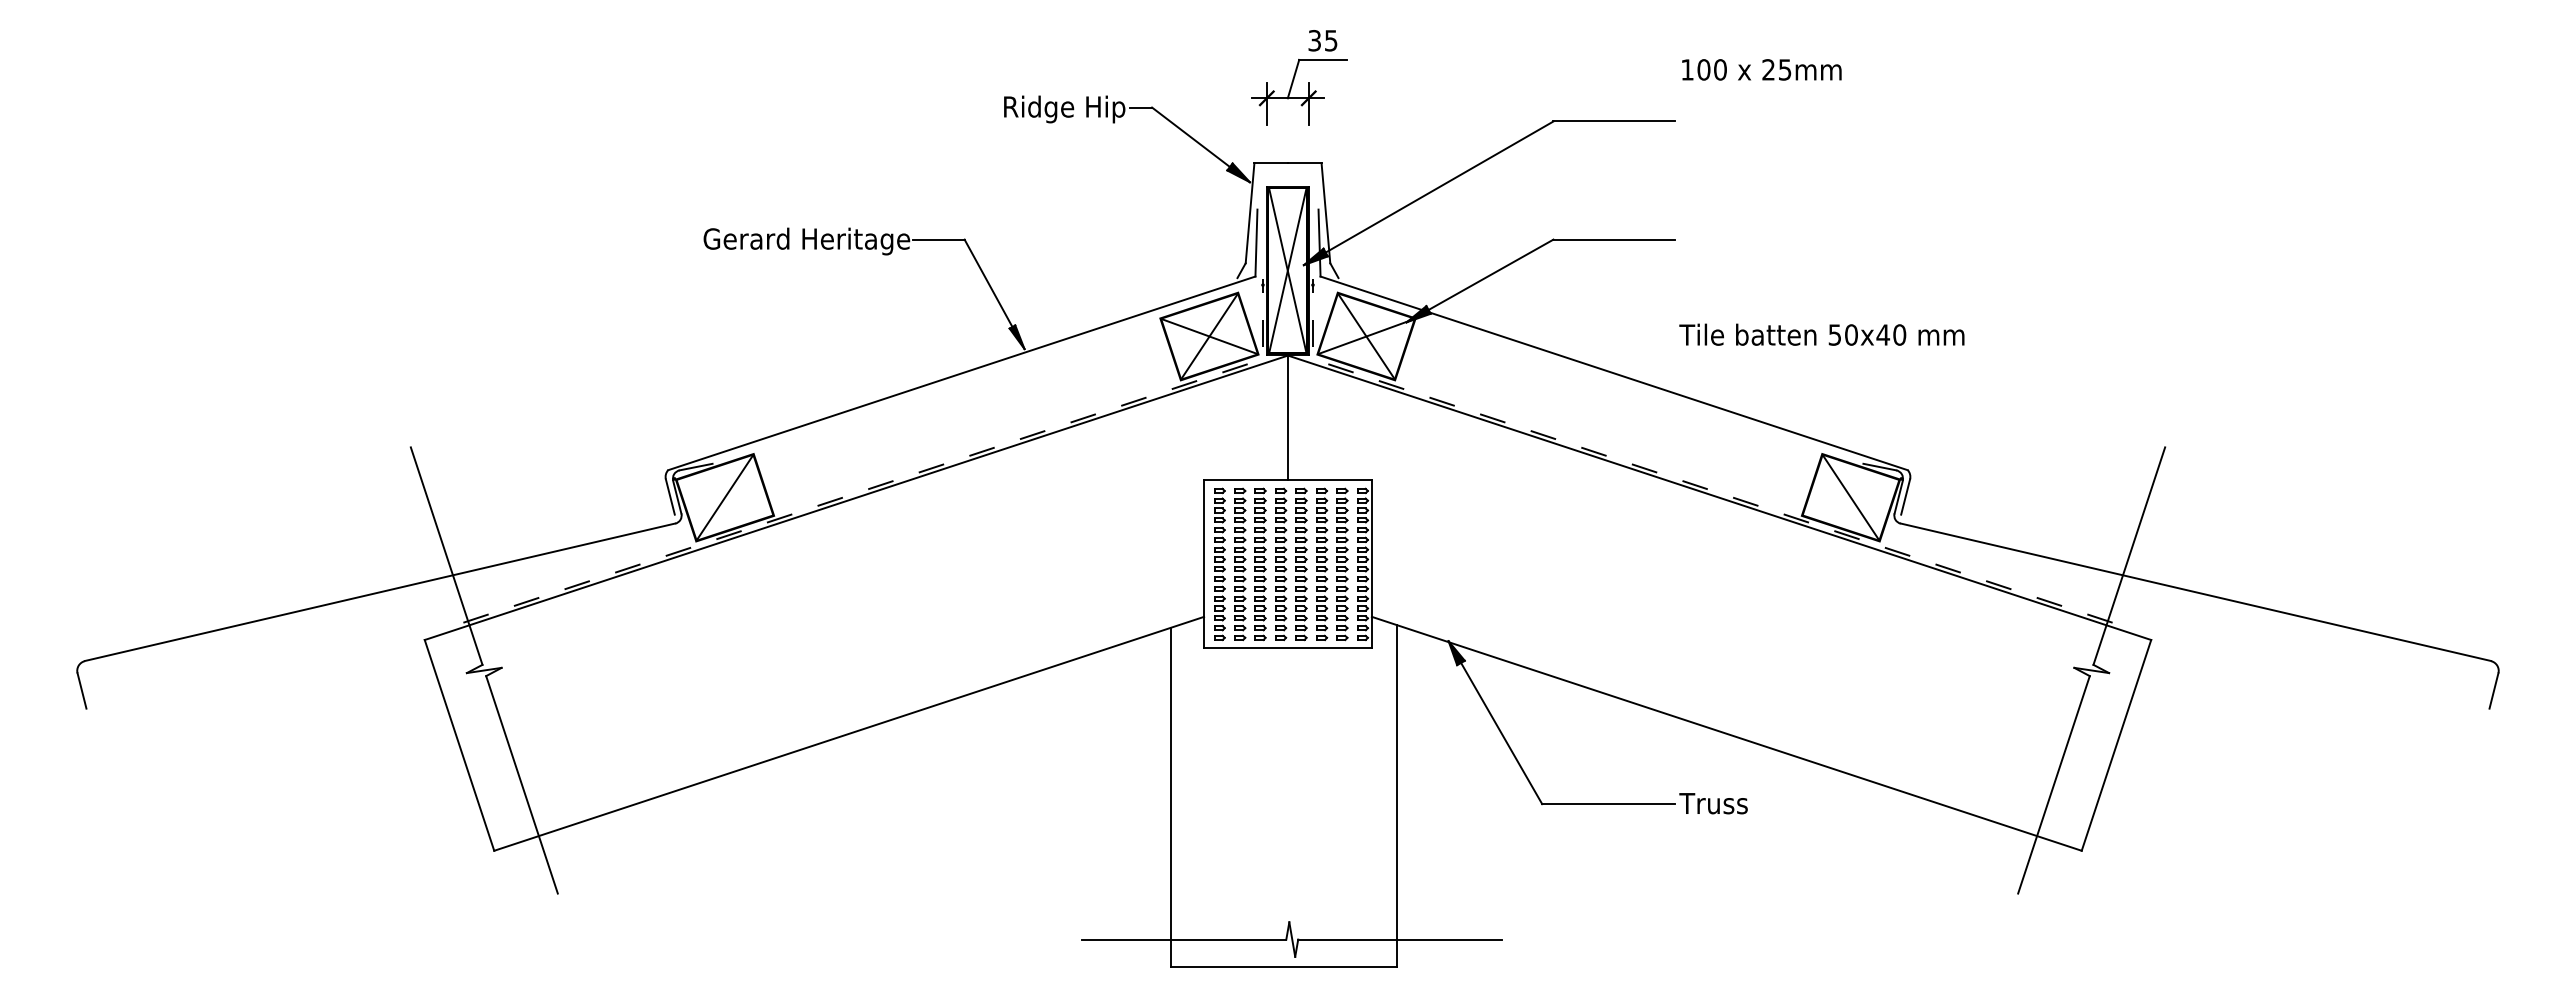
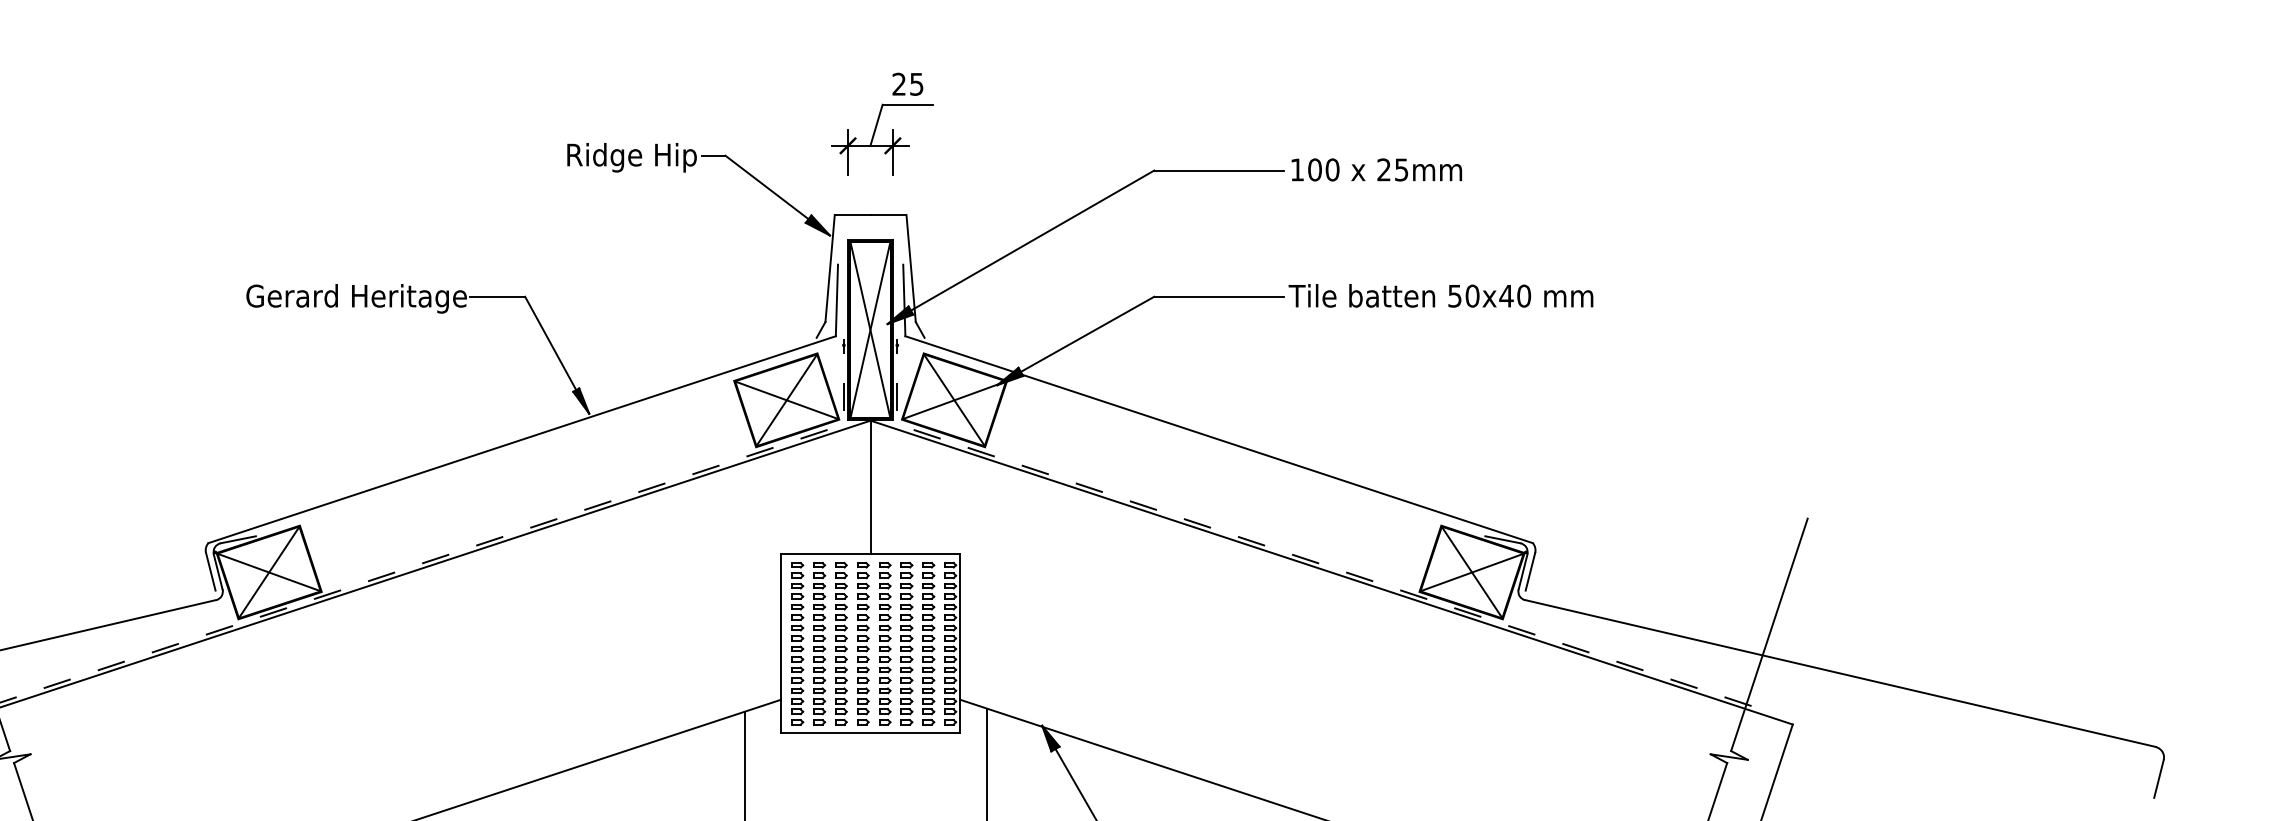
text: (1314, 40) -> (898, 84), 35 -> 25
text: (1761, 69) -> (1376, 169), moved
text: (1821, 334) -> (1440, 295), moved
line: (724, 497) -> (268, 572), added
line: (1850, 497) -> (1471, 572), added

